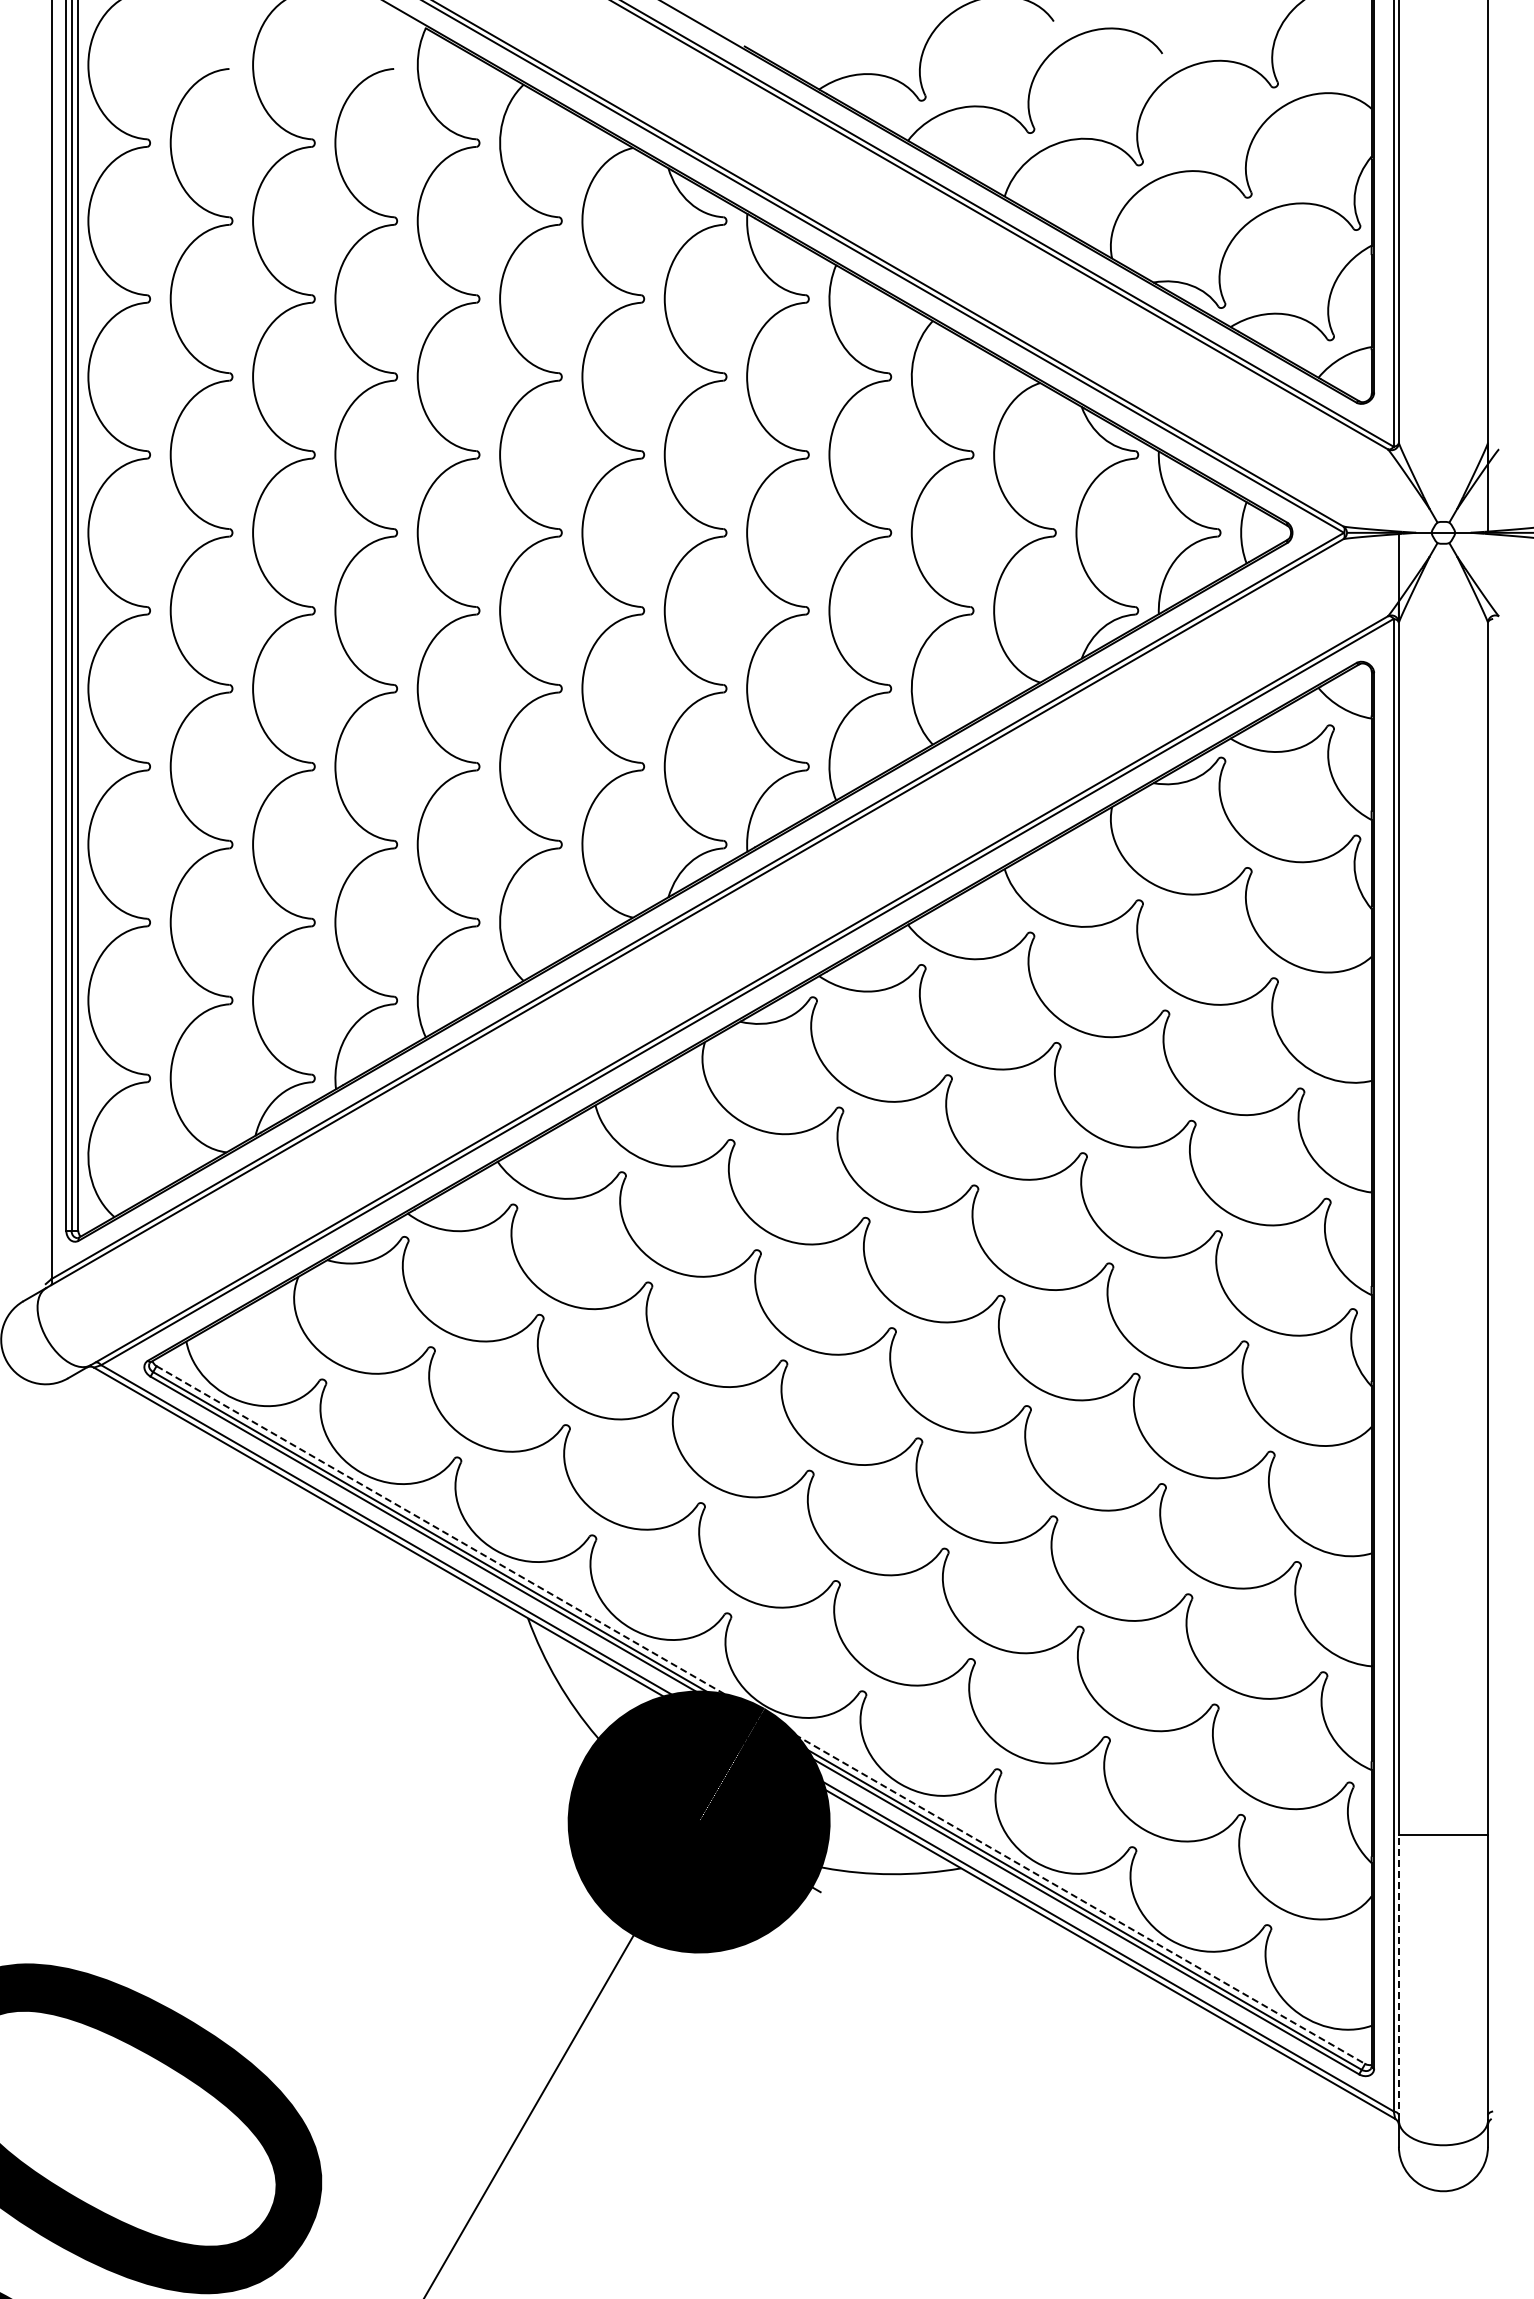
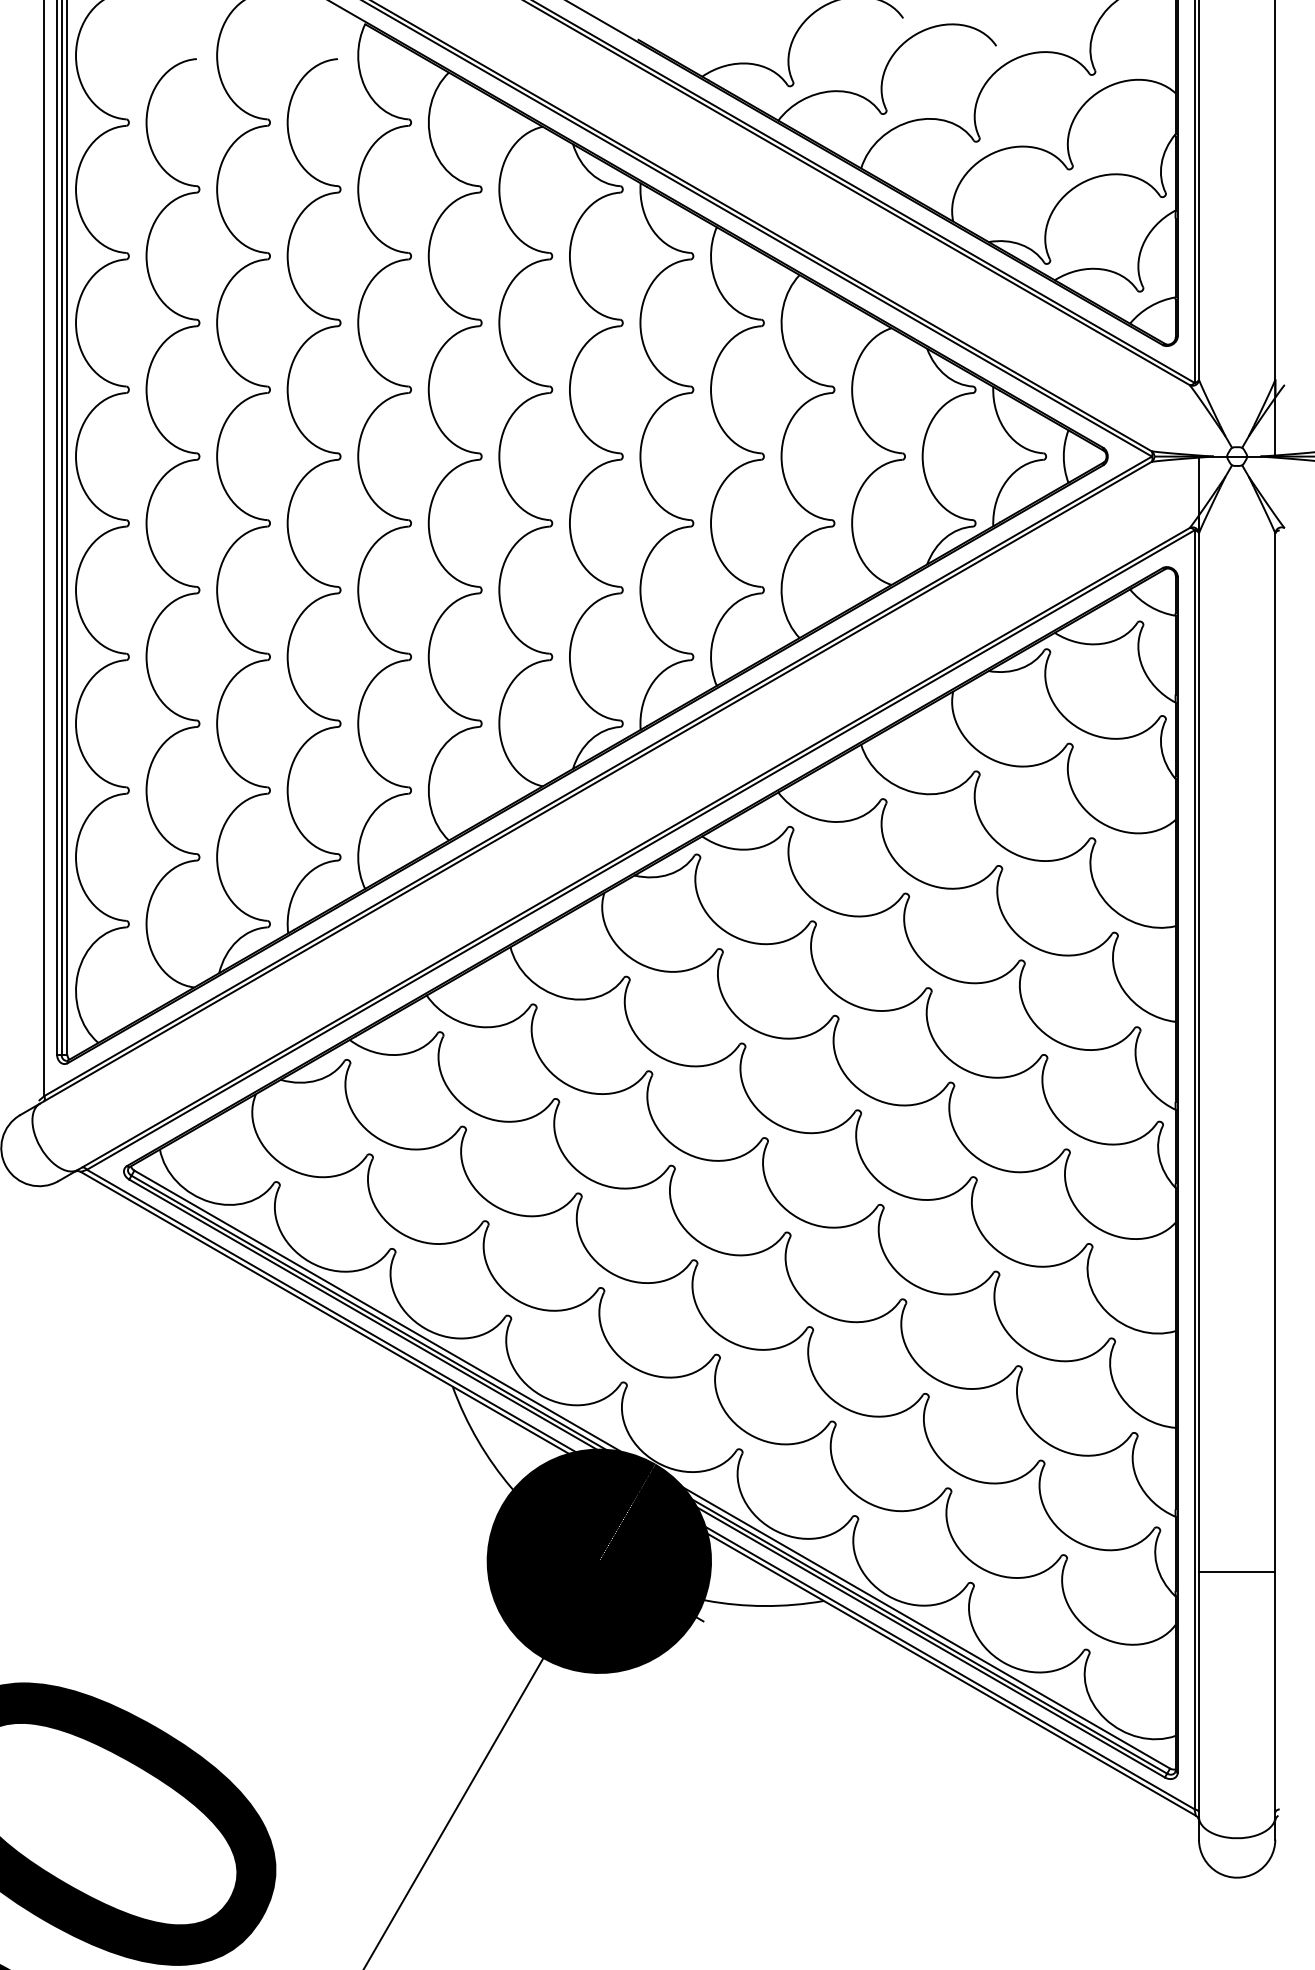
line: (760, 1715) -> (651, 1470), dashed -> solid
line: (1398, 1977) -> (1198, 1694), dashed -> solid

